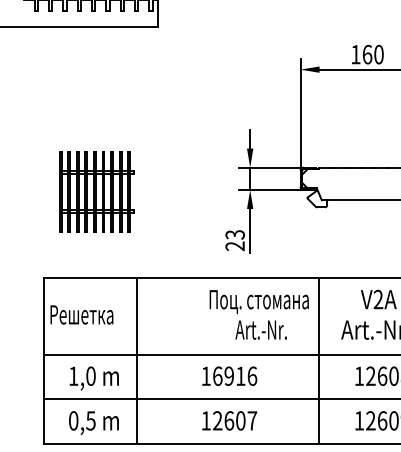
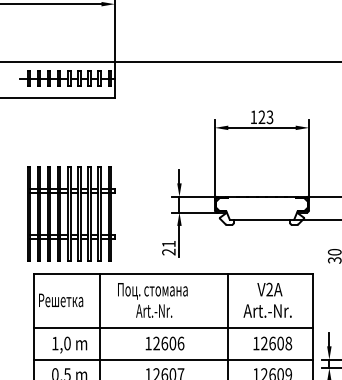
text: (372, 54) -> (265, 117), 160 -> 123
part: (96, 191) -> (71, 213), size x1.67
text: (234, 234) -> (168, 243), 23 -> 21
text: (258, 315) -> (152, 300), moved
text: (228, 376) -> (164, 343), 16916 -> 12606

